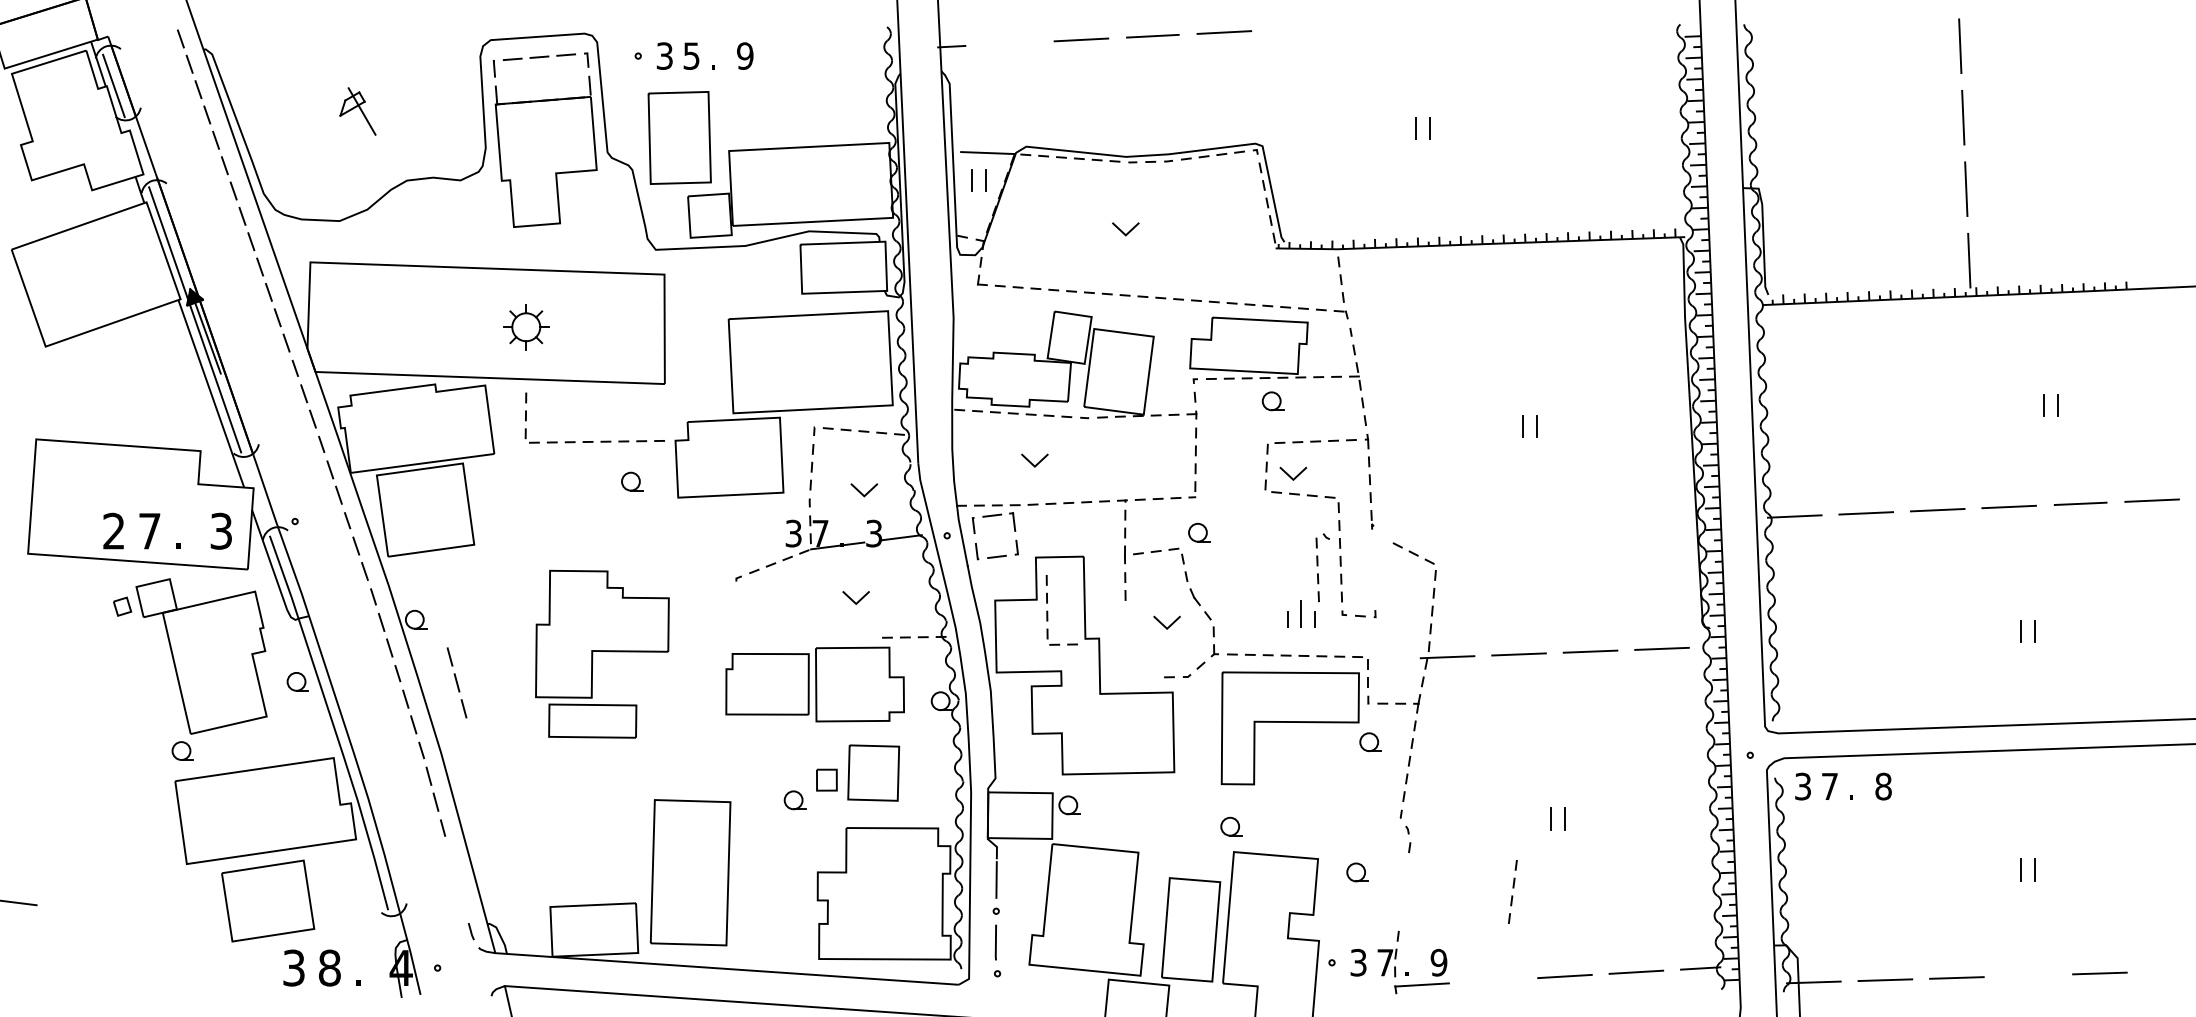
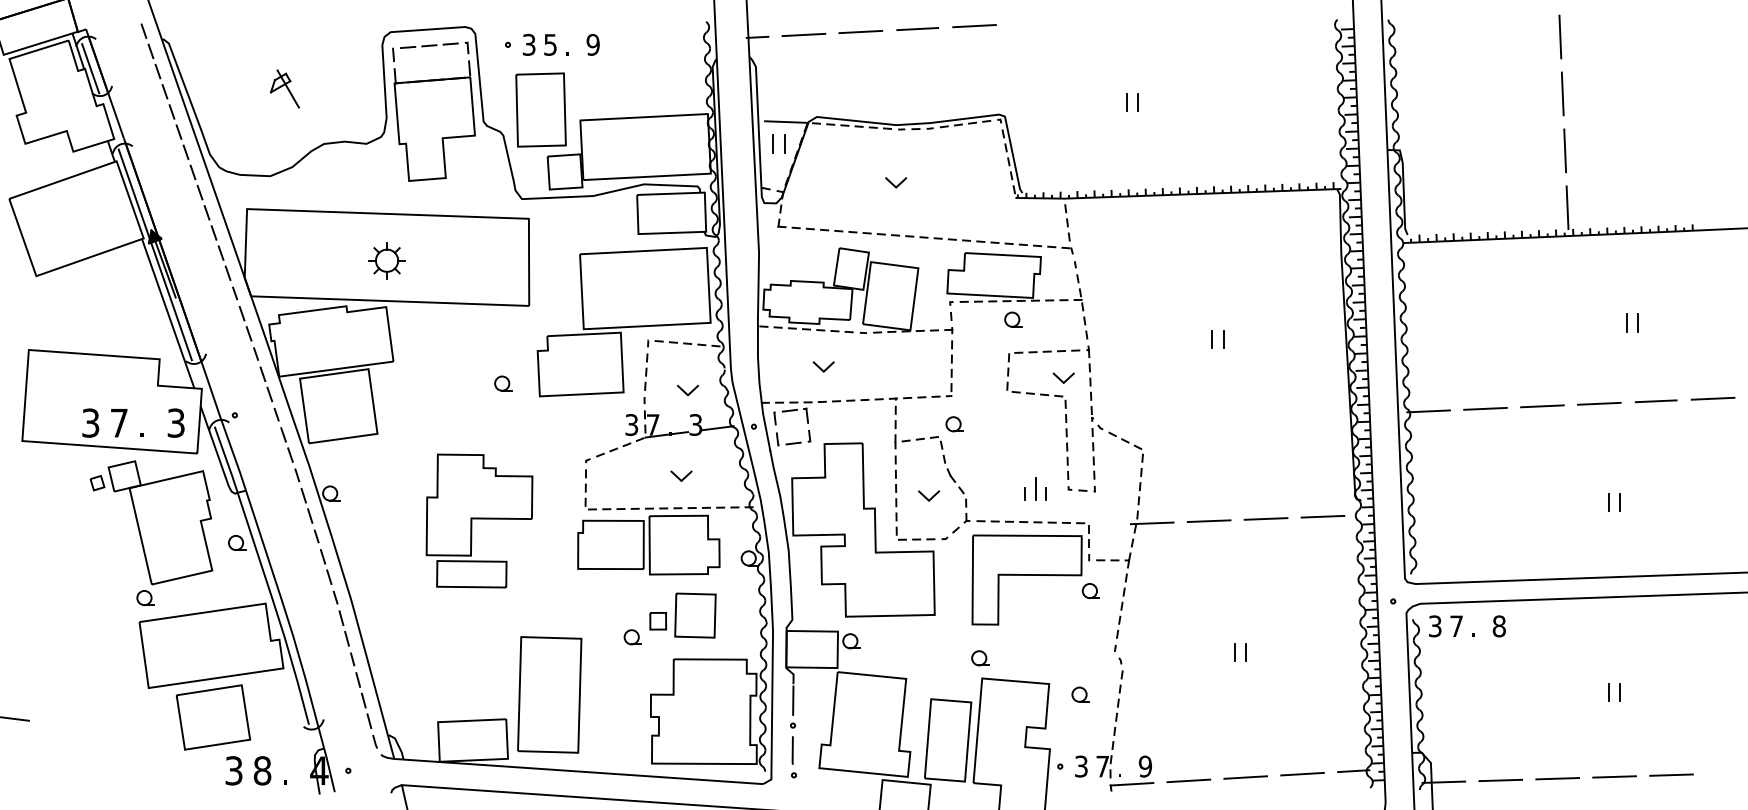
line: (1009, 43) -> (803, 34), added
part: (526, 327) -> (387, 260), moved
part: (593, 441) -> (639, 508), moved
line: (1290, 475) -> (1061, 379), moved
text: (113, 531) -> (90, 423), 2 -> 3
part: (1322, 567) -> (1097, 451), moved
part: (1048, 611) -> (897, 513), moved
line: (456, 682) -> (363, 700), moved
part: (1512, 891) -> (1117, 709), moved
line: (2028, 975) -> (1614, 776), added
line: (1493, 980) -> (1188, 780), added

